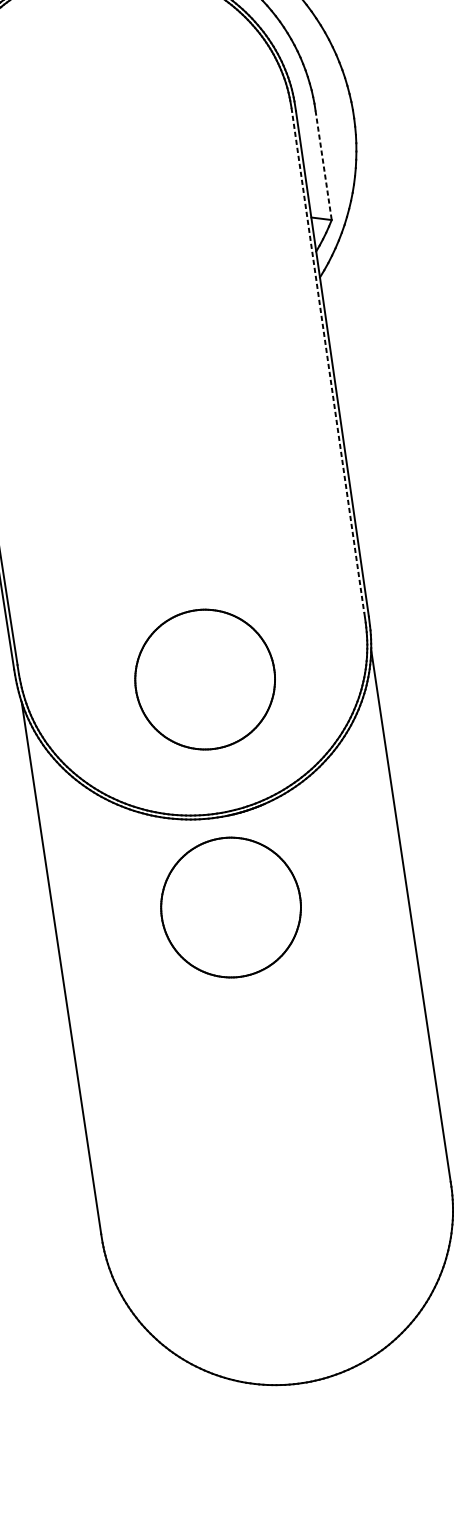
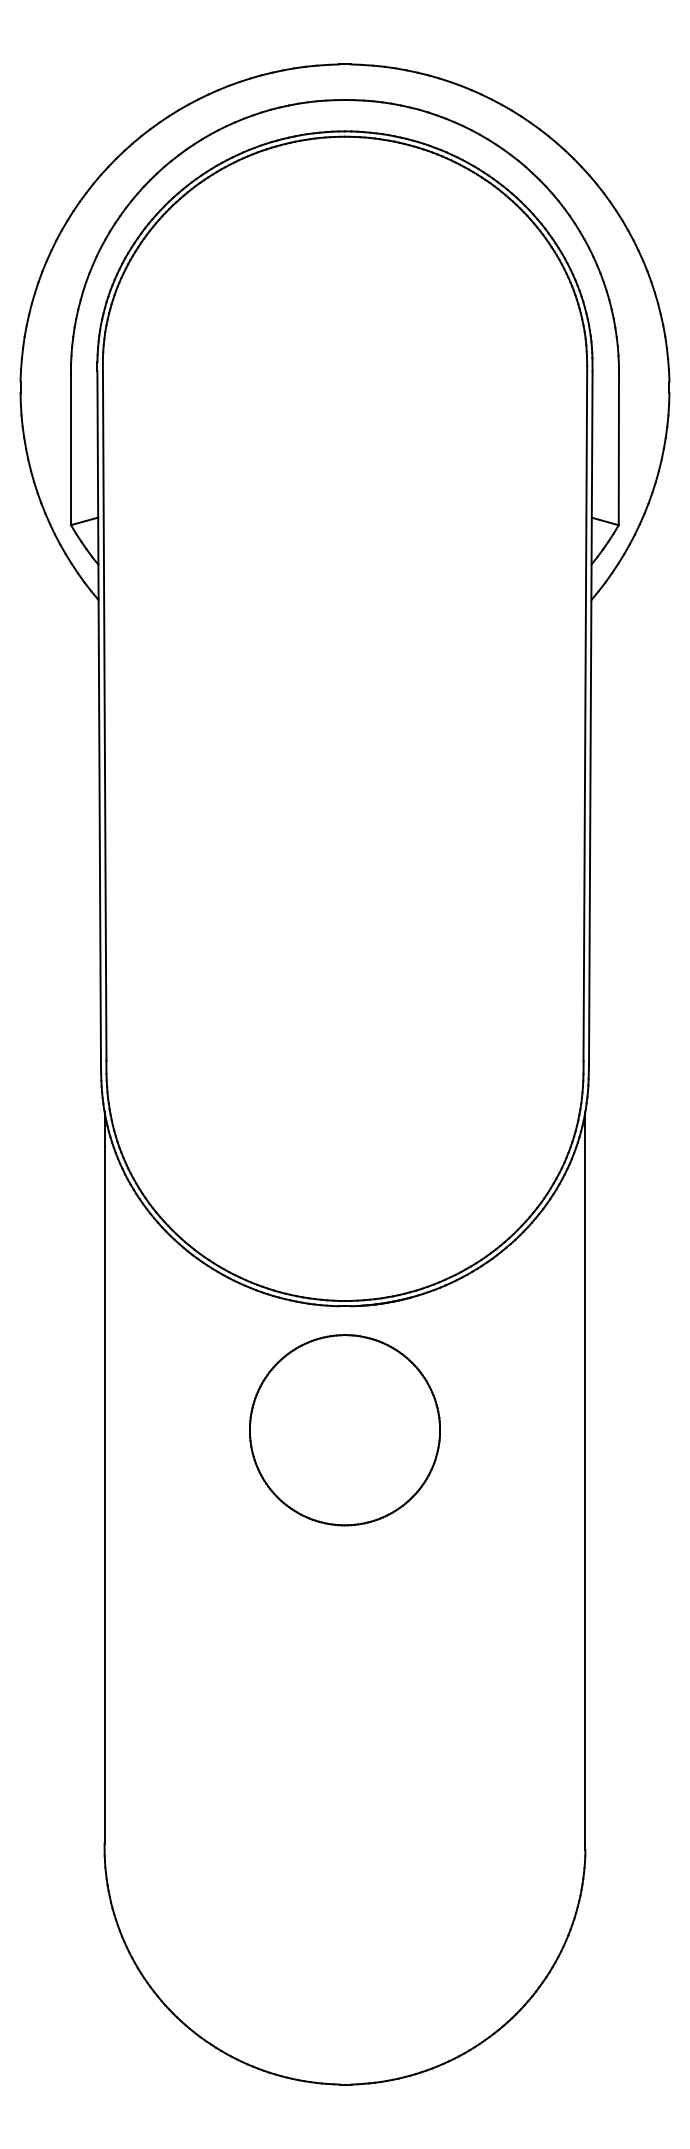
line: (323, 165) -> (618, 450), dashed -> solid
line: (328, 361) -> (585, 714), dashed -> solid
part: (204, 679) -> (355, 1118), removed

